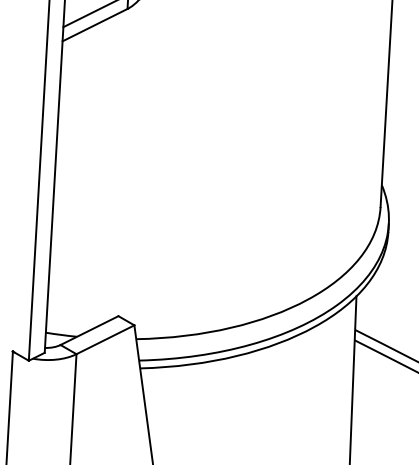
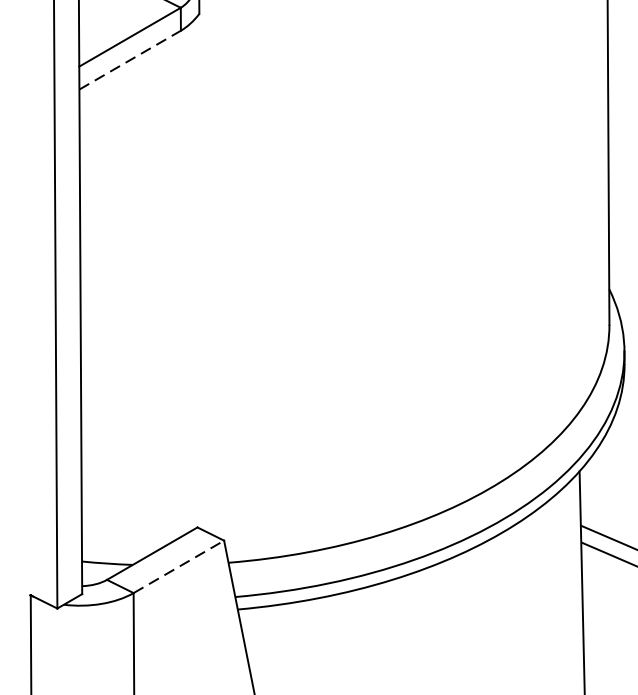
line: (95, 24) -> (130, 59), solid -> dashed
line: (105, 339) -> (178, 566), solid -> dashed

